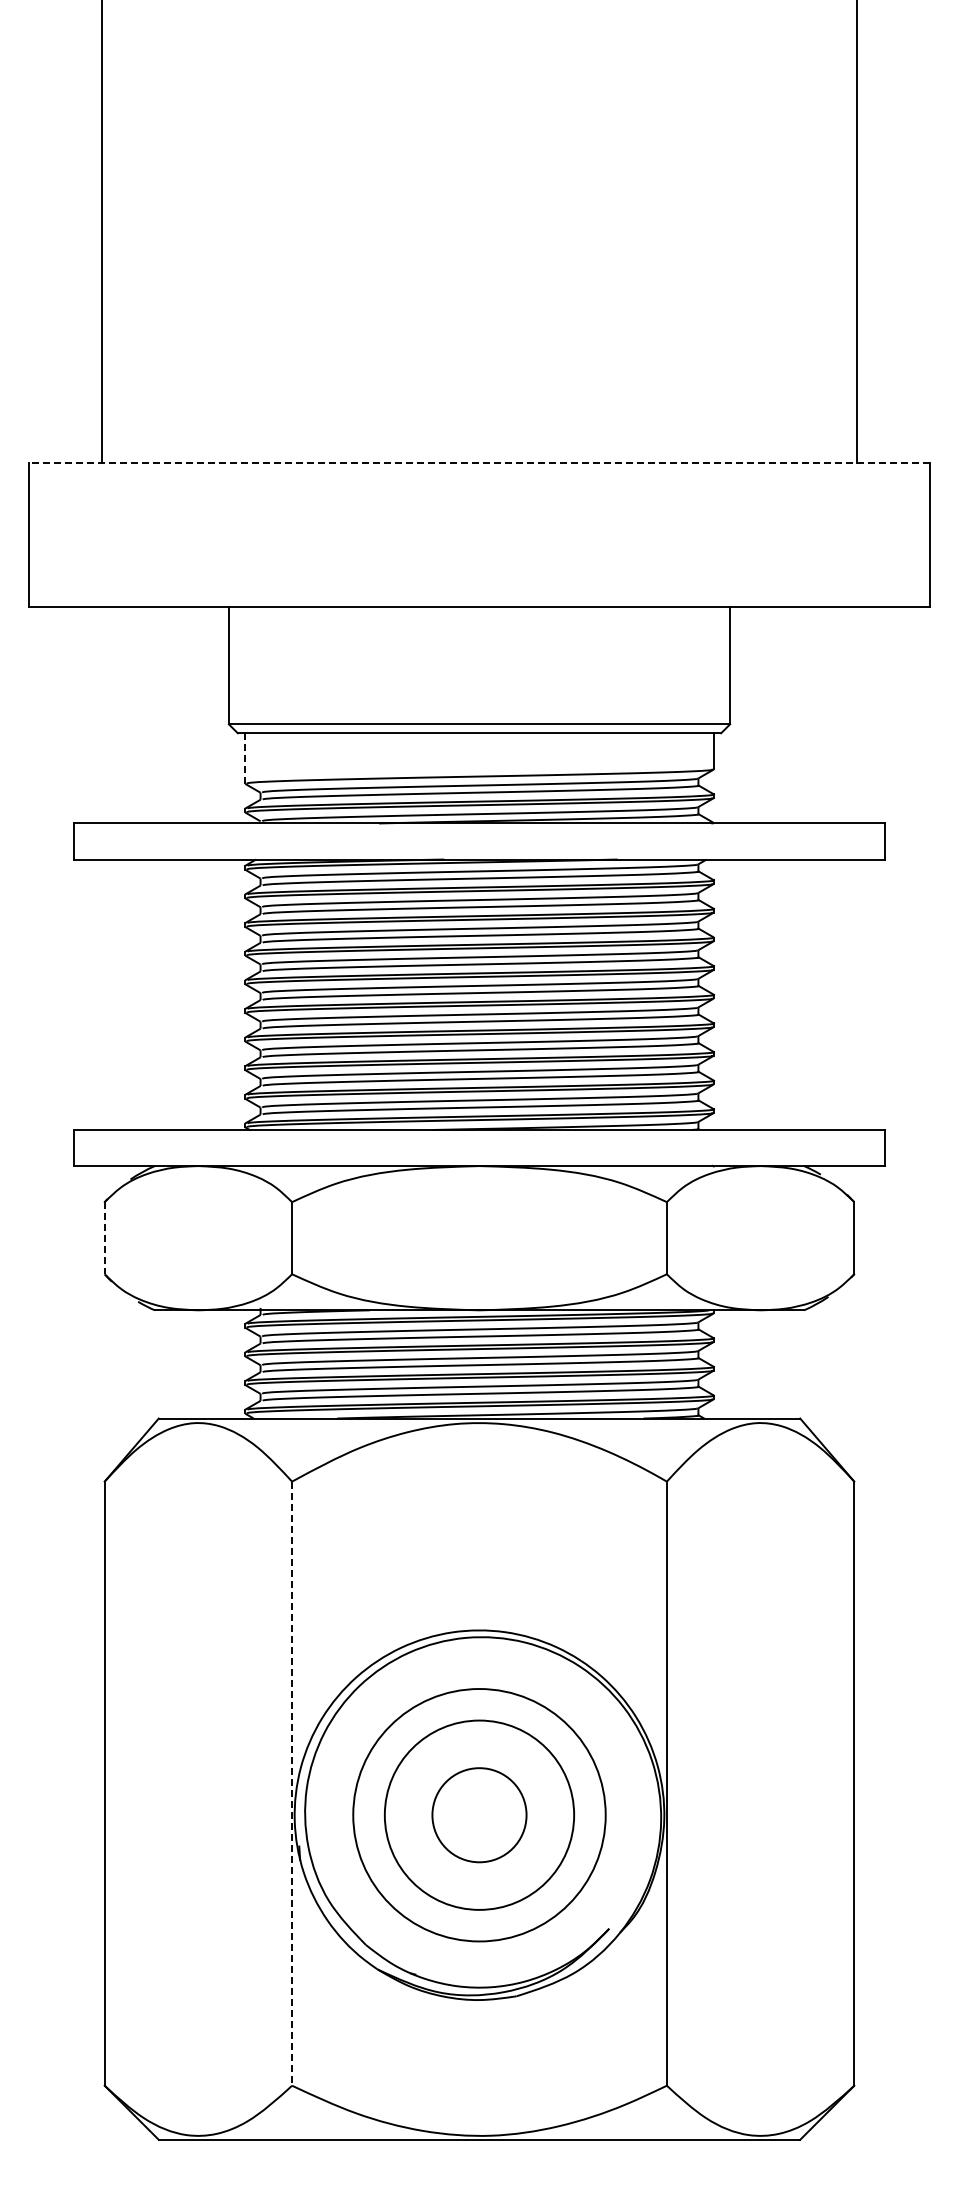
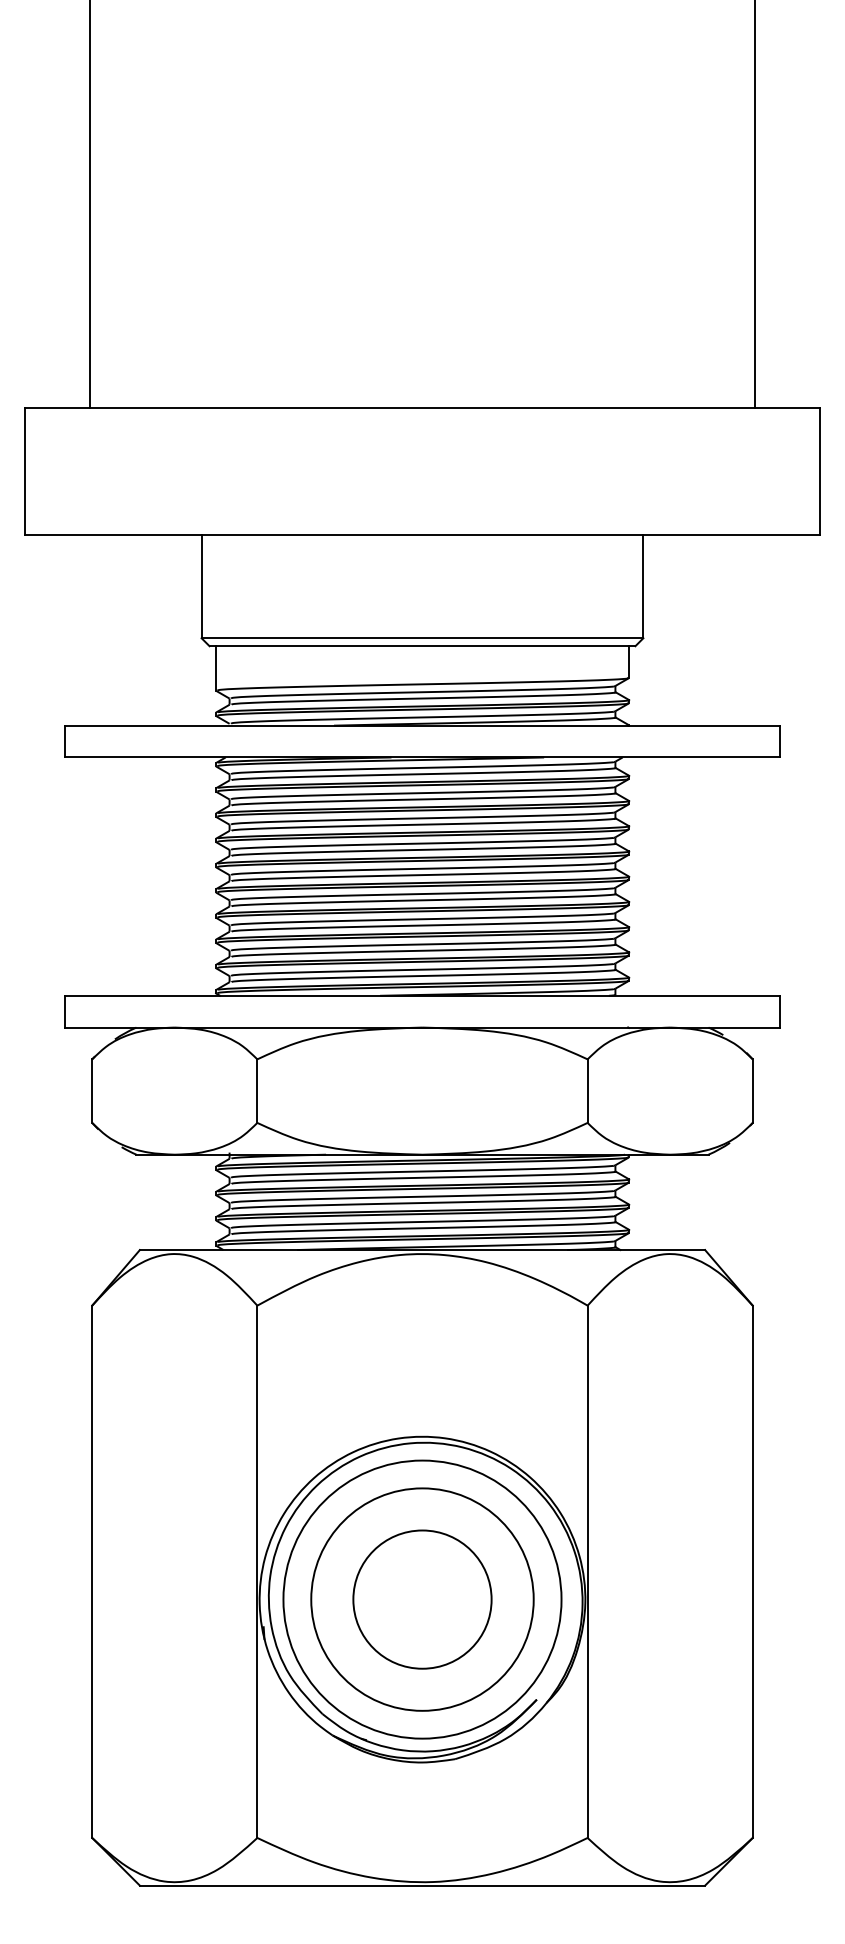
line: (479, 462) -> (422, 407), dashed -> solid
line: (245, 758) -> (216, 668), dashed -> solid
line: (104, 1238) -> (92, 1091), dashed -> solid
line: (292, 1784) -> (257, 1572), dashed -> solid
circle: (479, 1814) -> (422, 1598), size x1.67
circle: (479, 1815) -> (422, 1599), size x1.67

